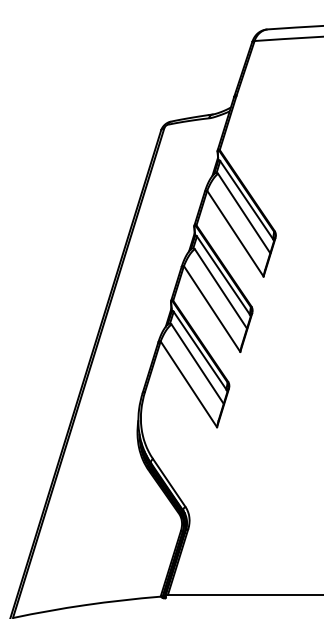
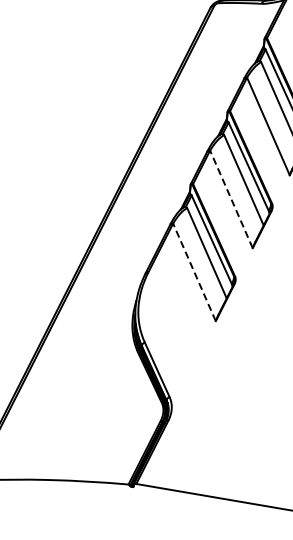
line: (211, 308) -> (230, 198), solid -> dashed
line: (188, 383) -> (194, 271), solid -> dashed

